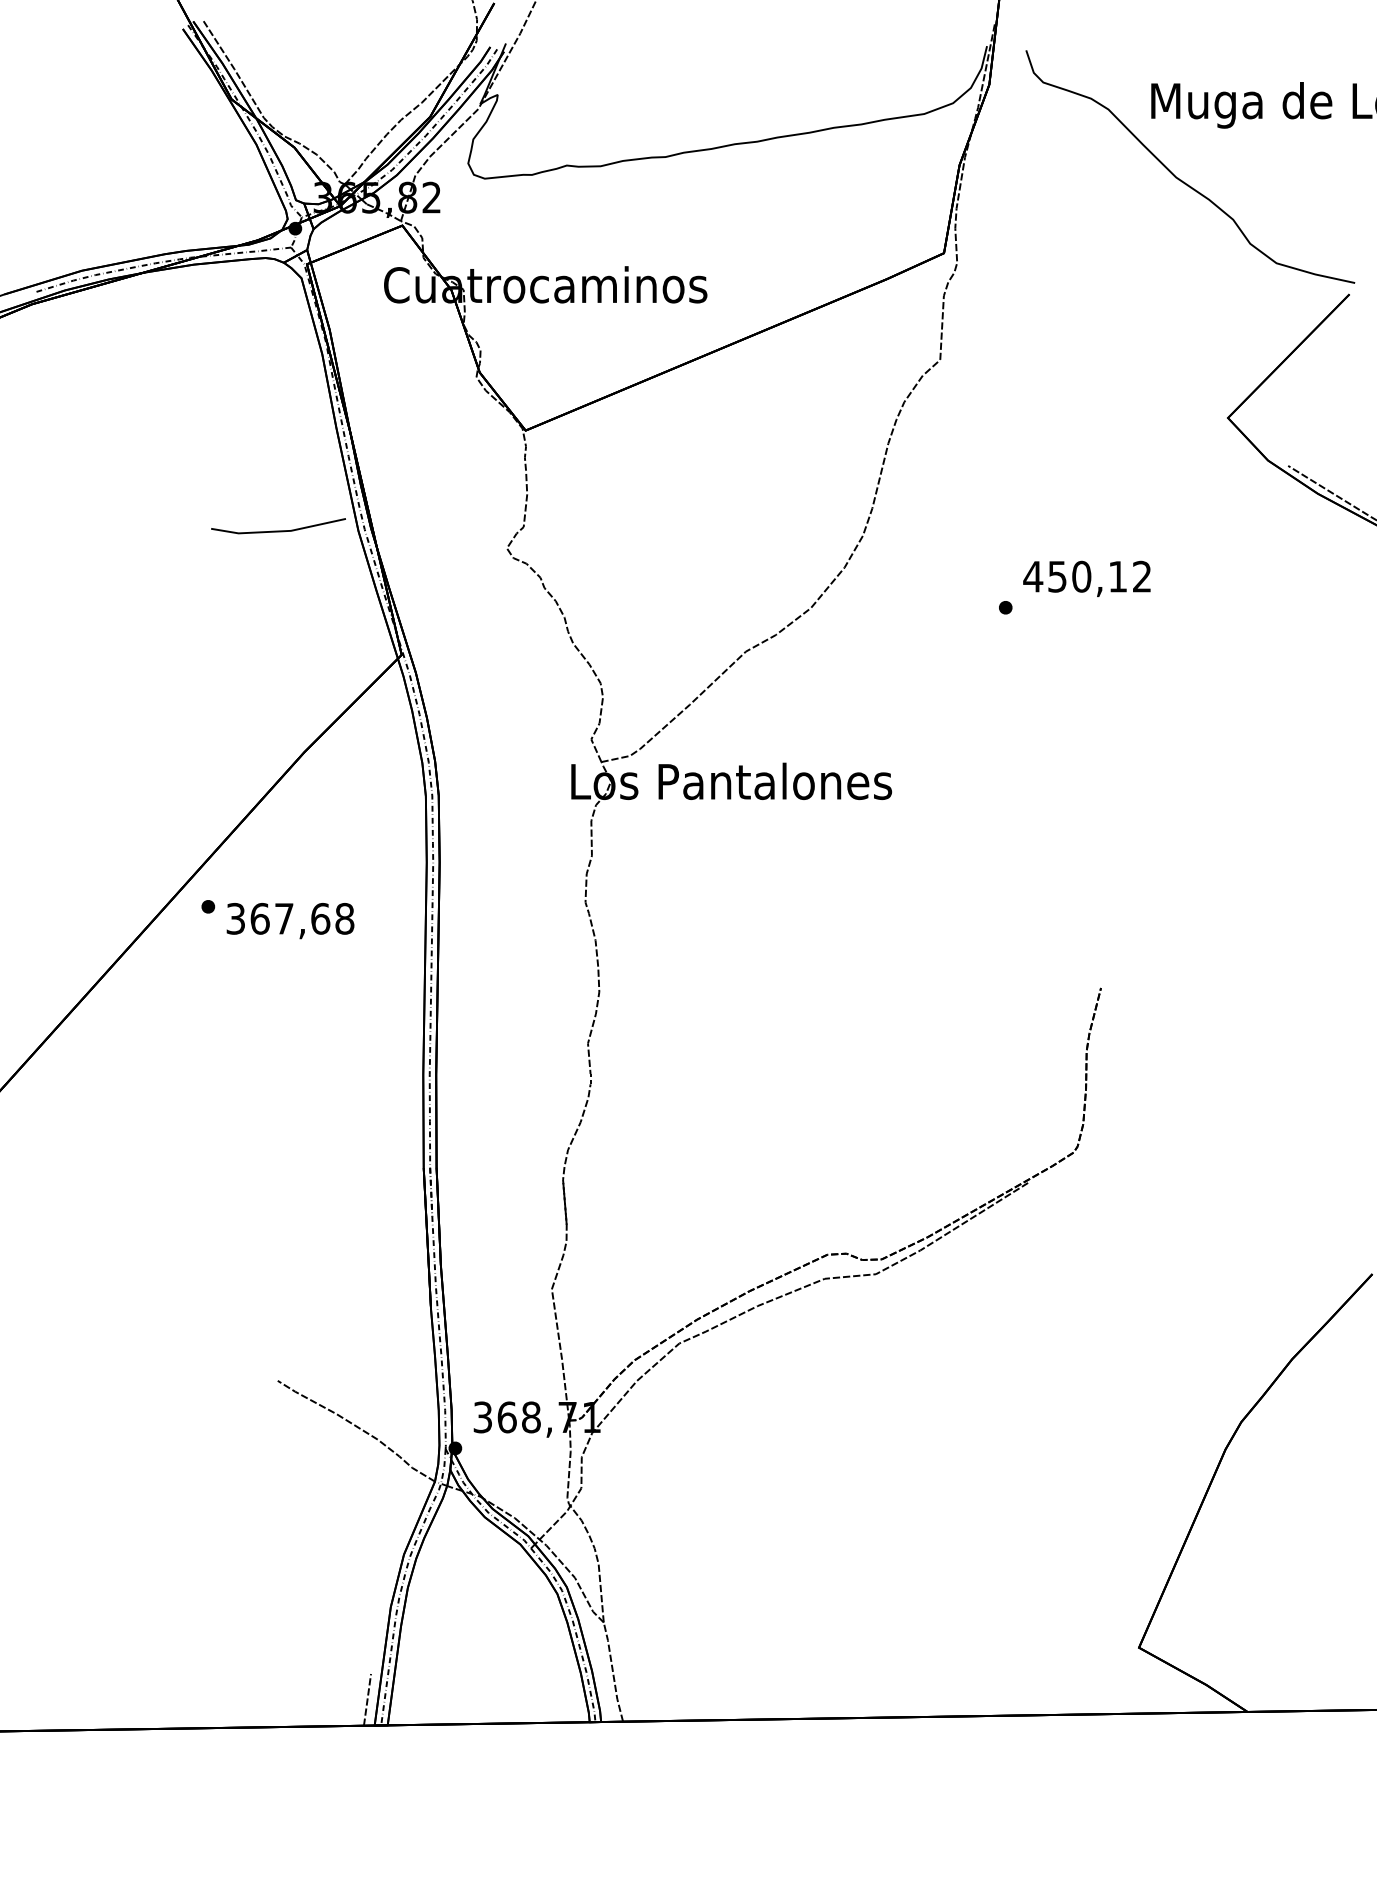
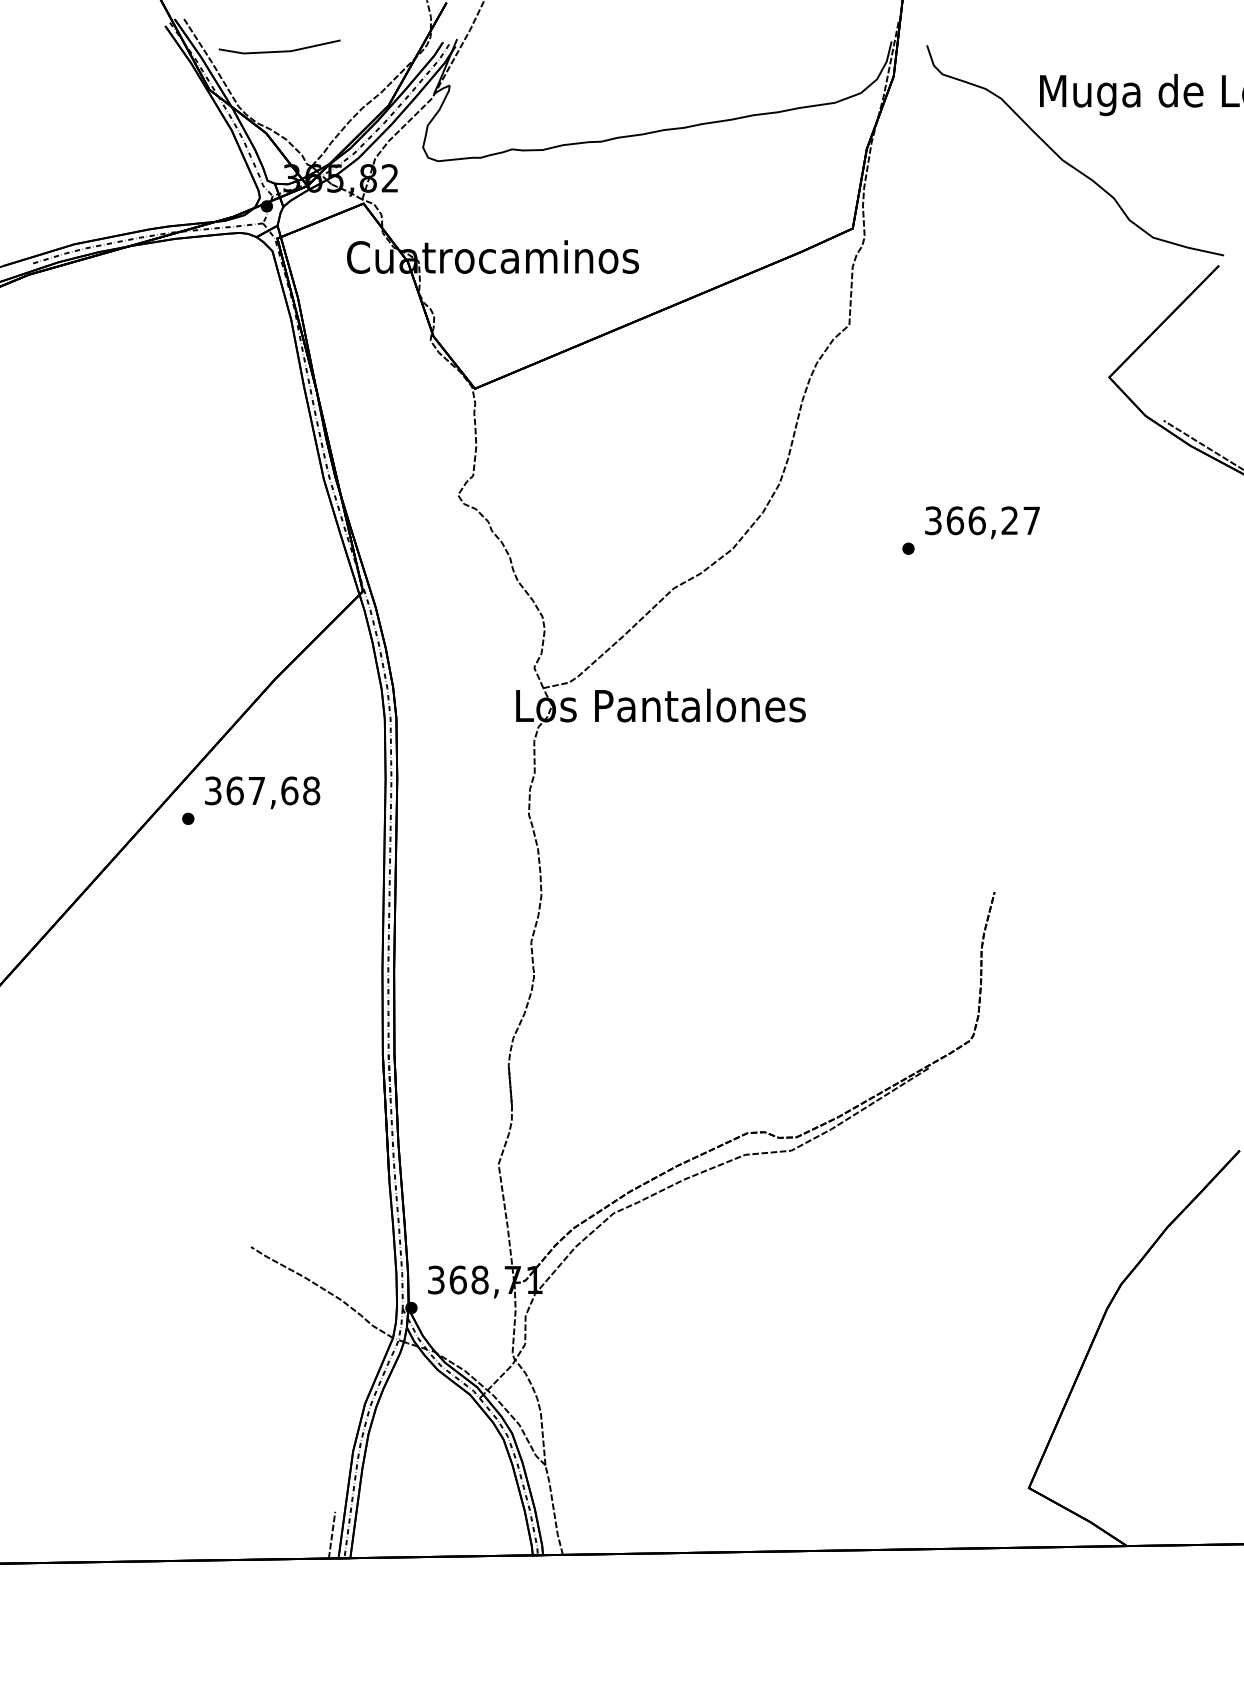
line: (278, 530) -> (279, 50), moved
text: (1087, 576) -> (982, 520), 450,12 -> 366,27
text: (290, 921) -> (262, 793), moved

